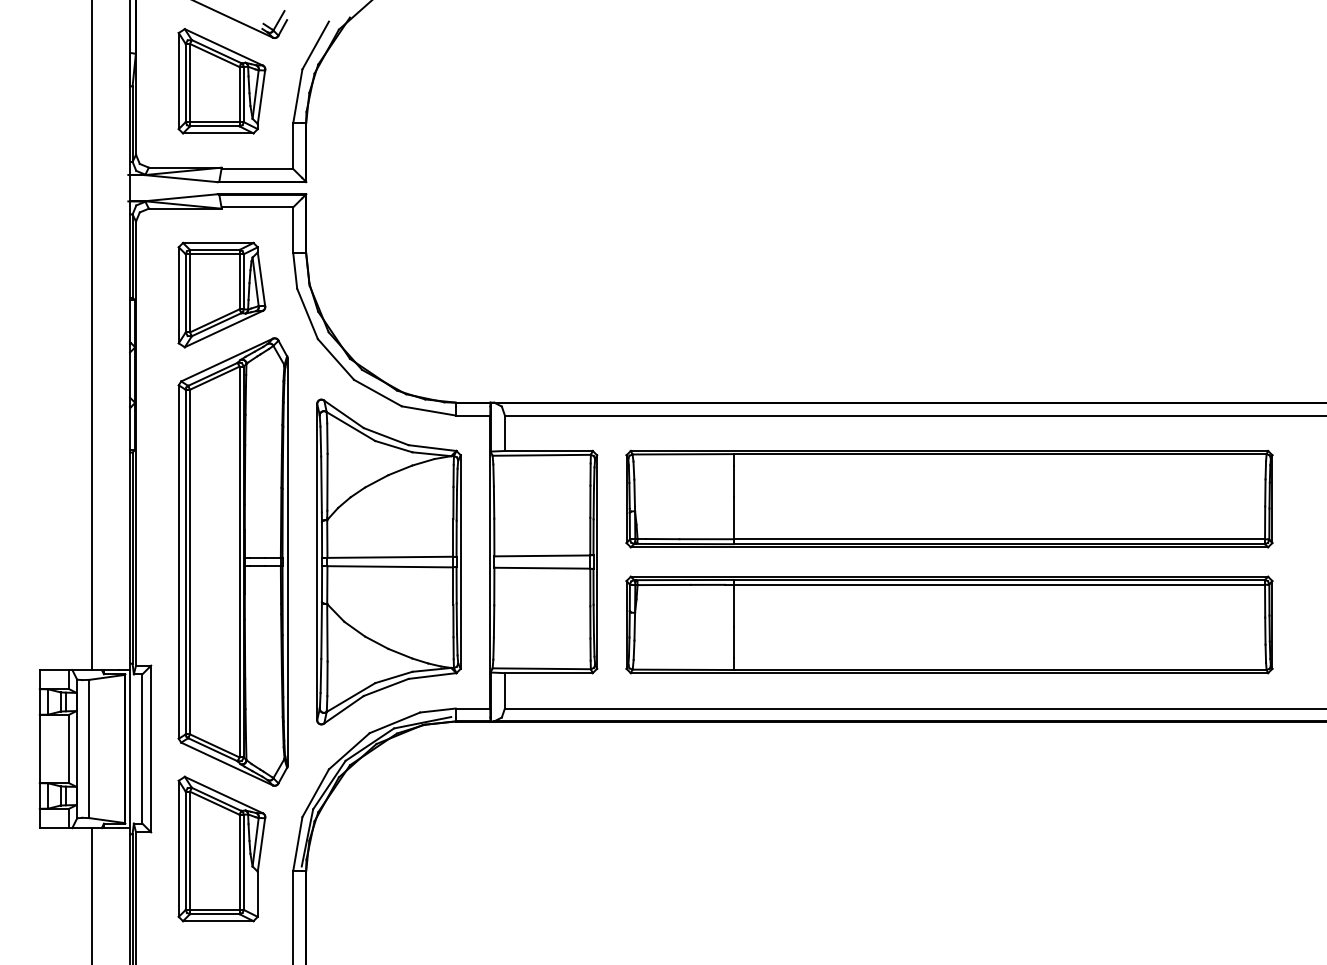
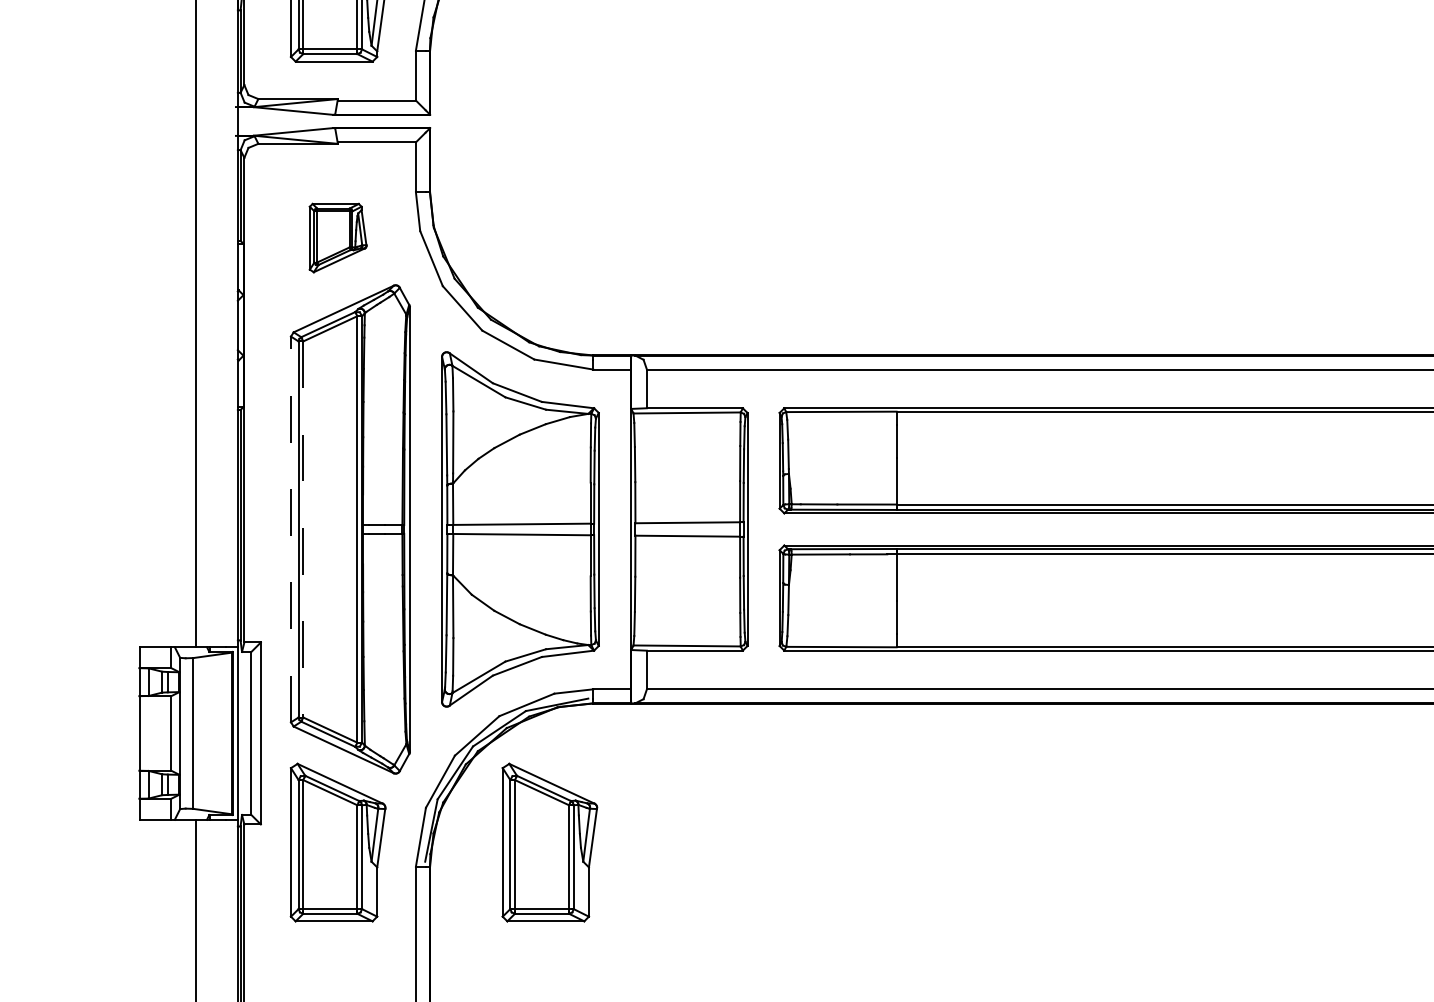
part: (221, 294) -> (337, 237), size x0.6
line: (178, 562) -> (290, 529), solid -> dashed
line: (190, 562) -> (303, 529), solid -> dashed
part: (415, 848) -> (549, 842), added

